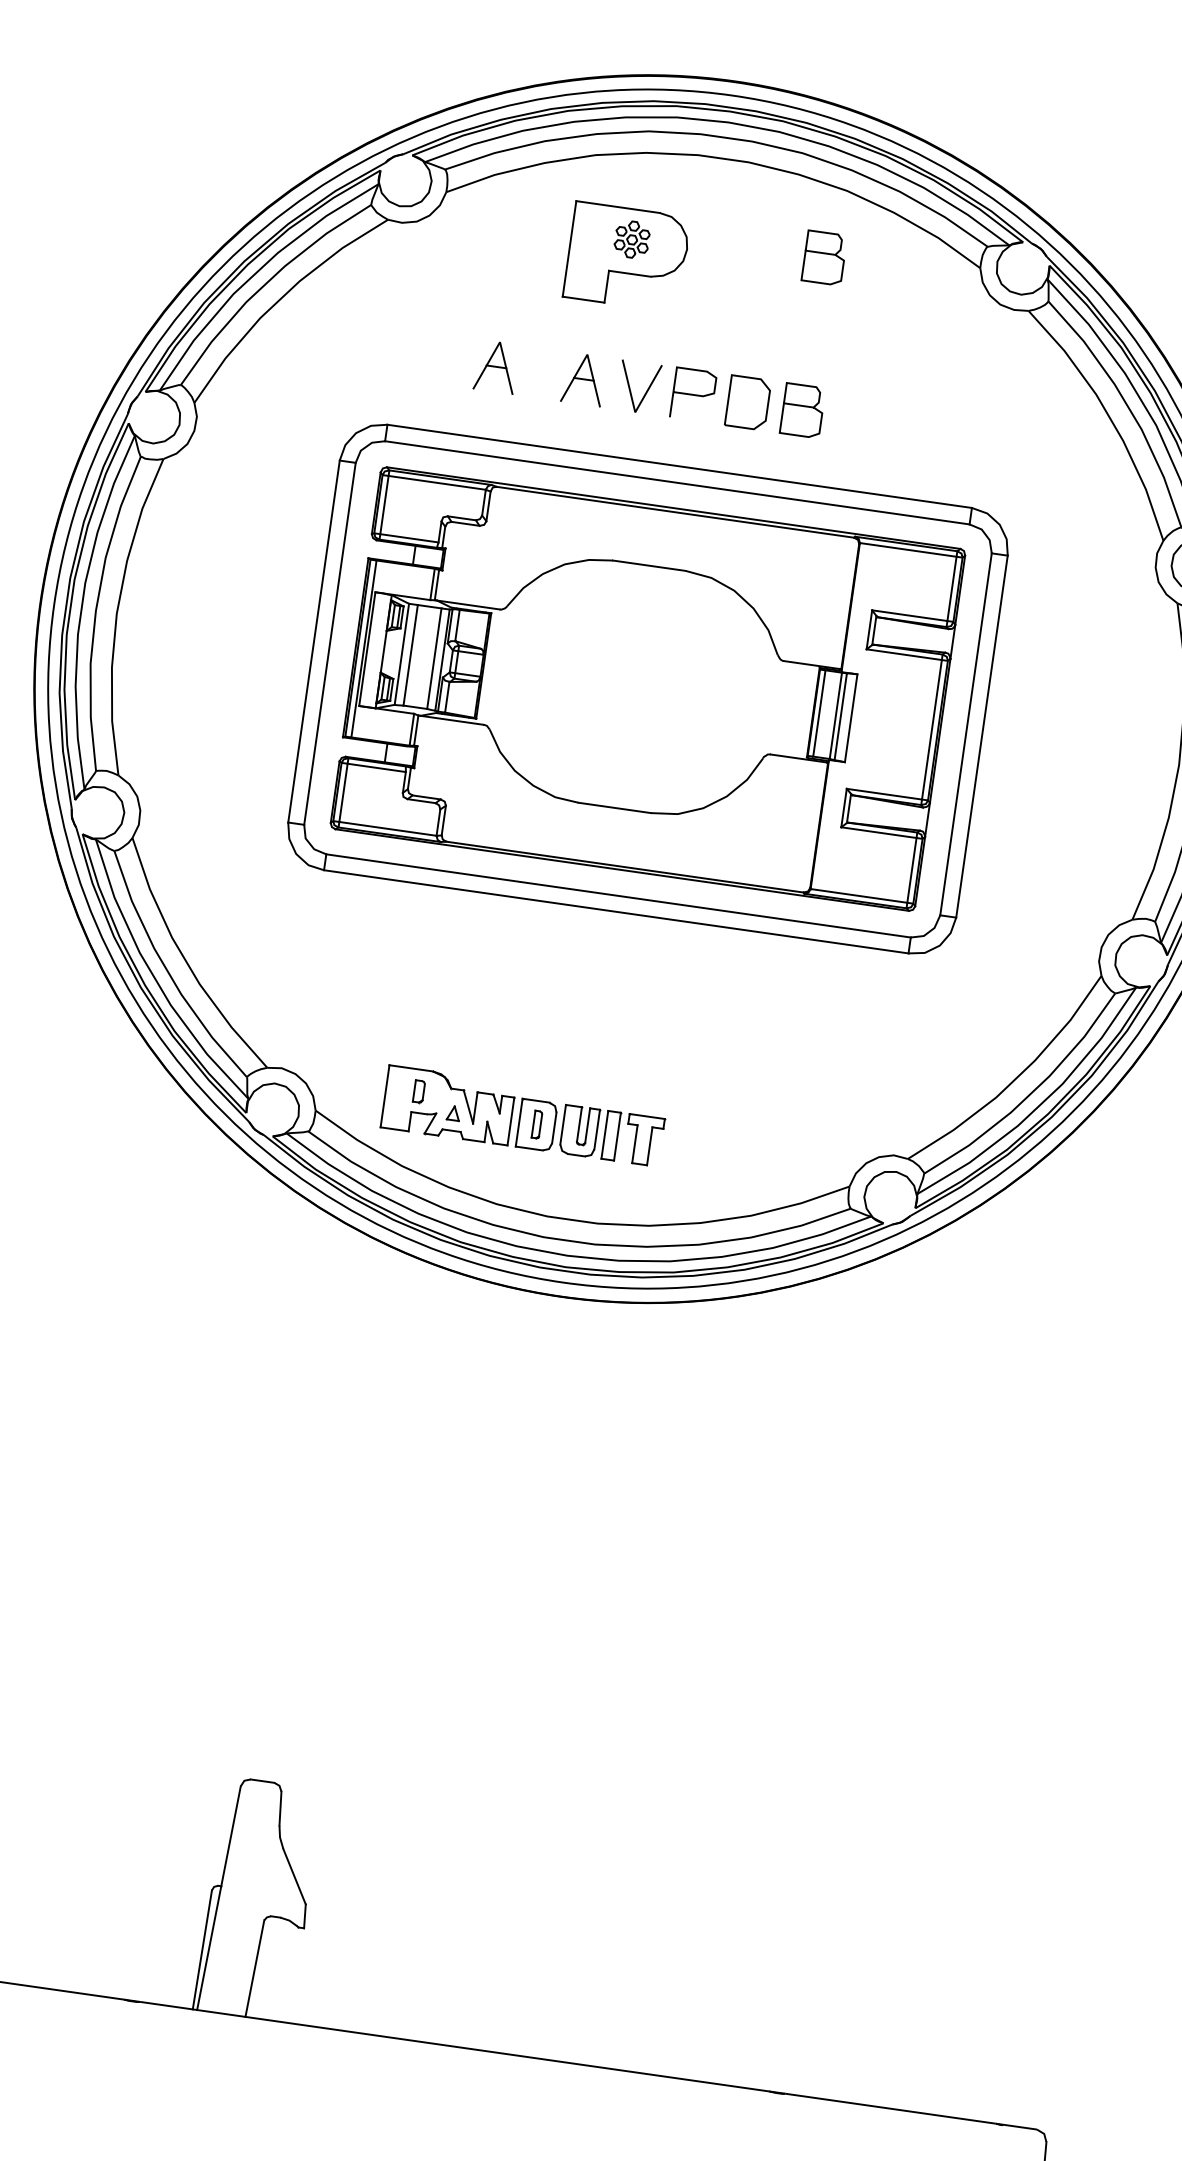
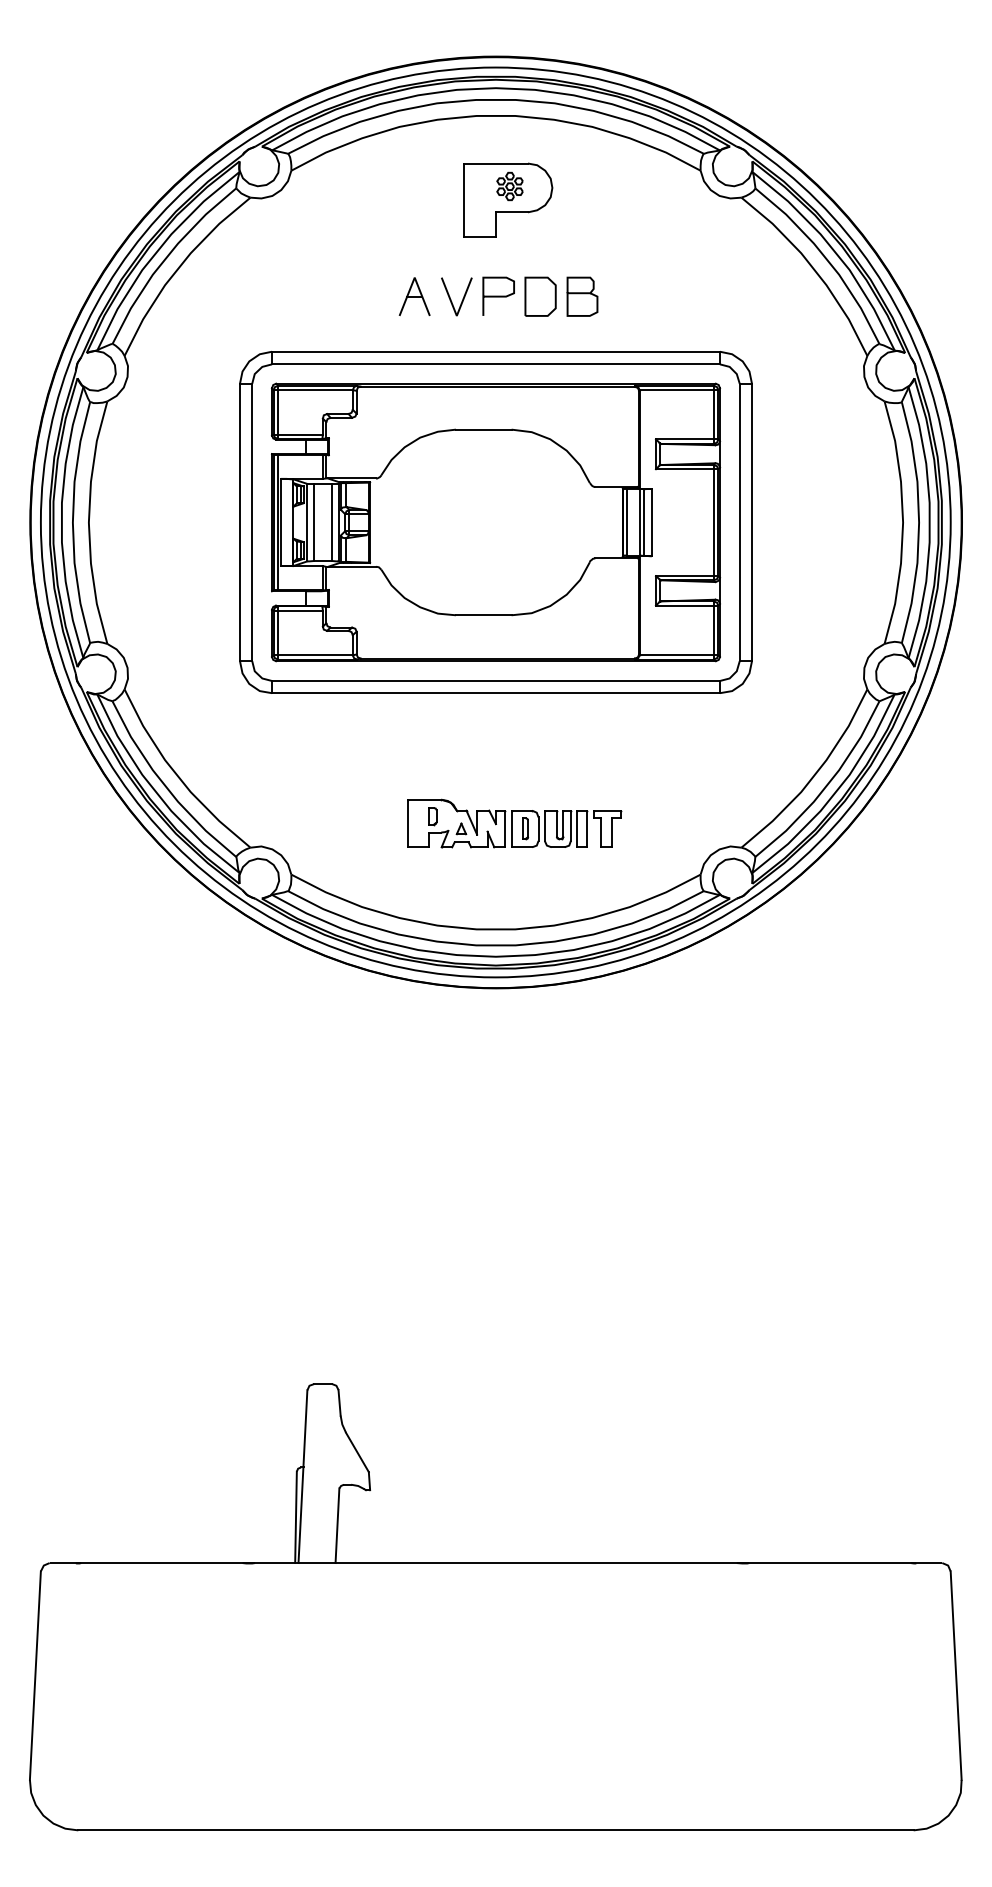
curve: (824, 255) -> (582, 177), removed
part: (627, 256) -> (508, 199), moved
part: (496, 366) -> (347, 296), removed
part: (524, 1116) -> (514, 823), moved

